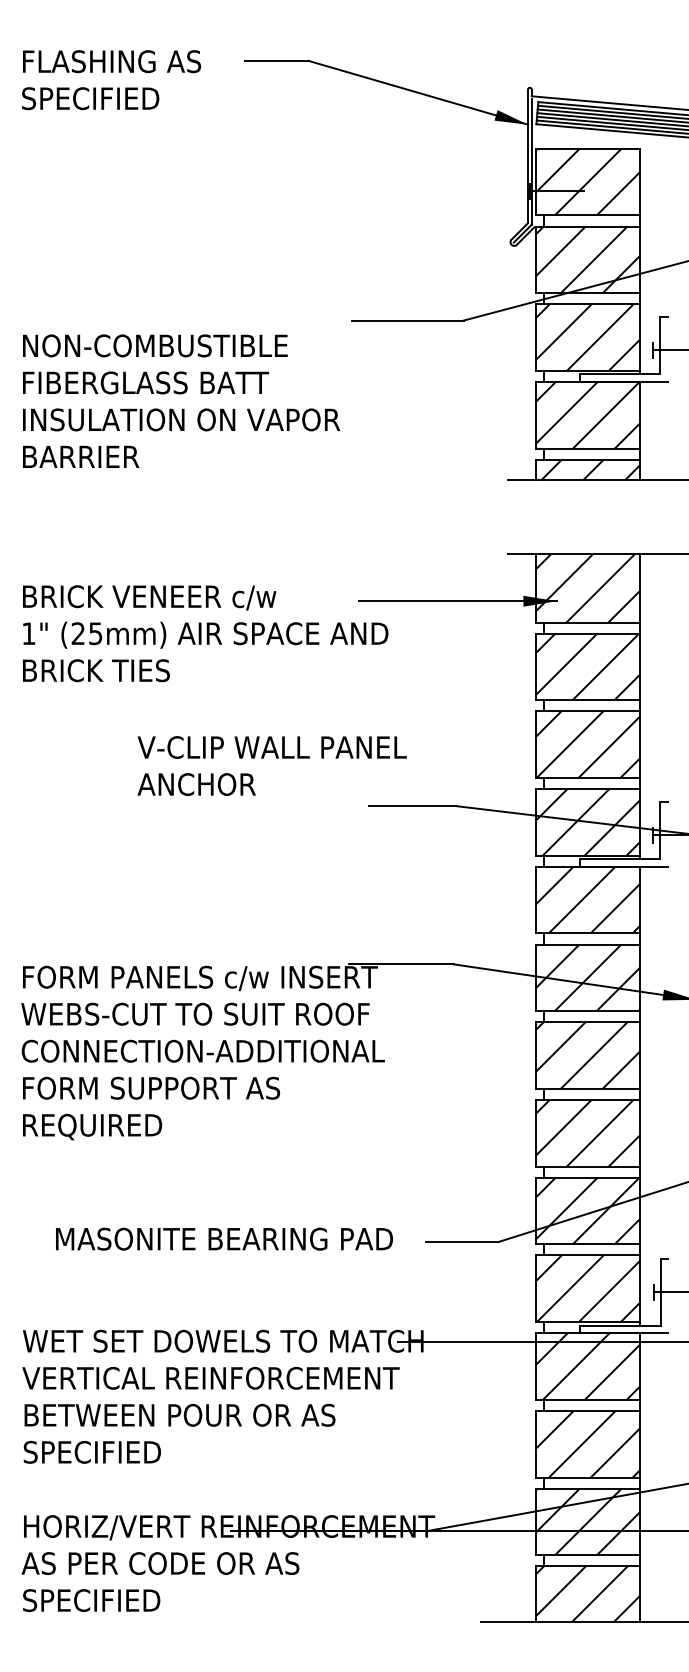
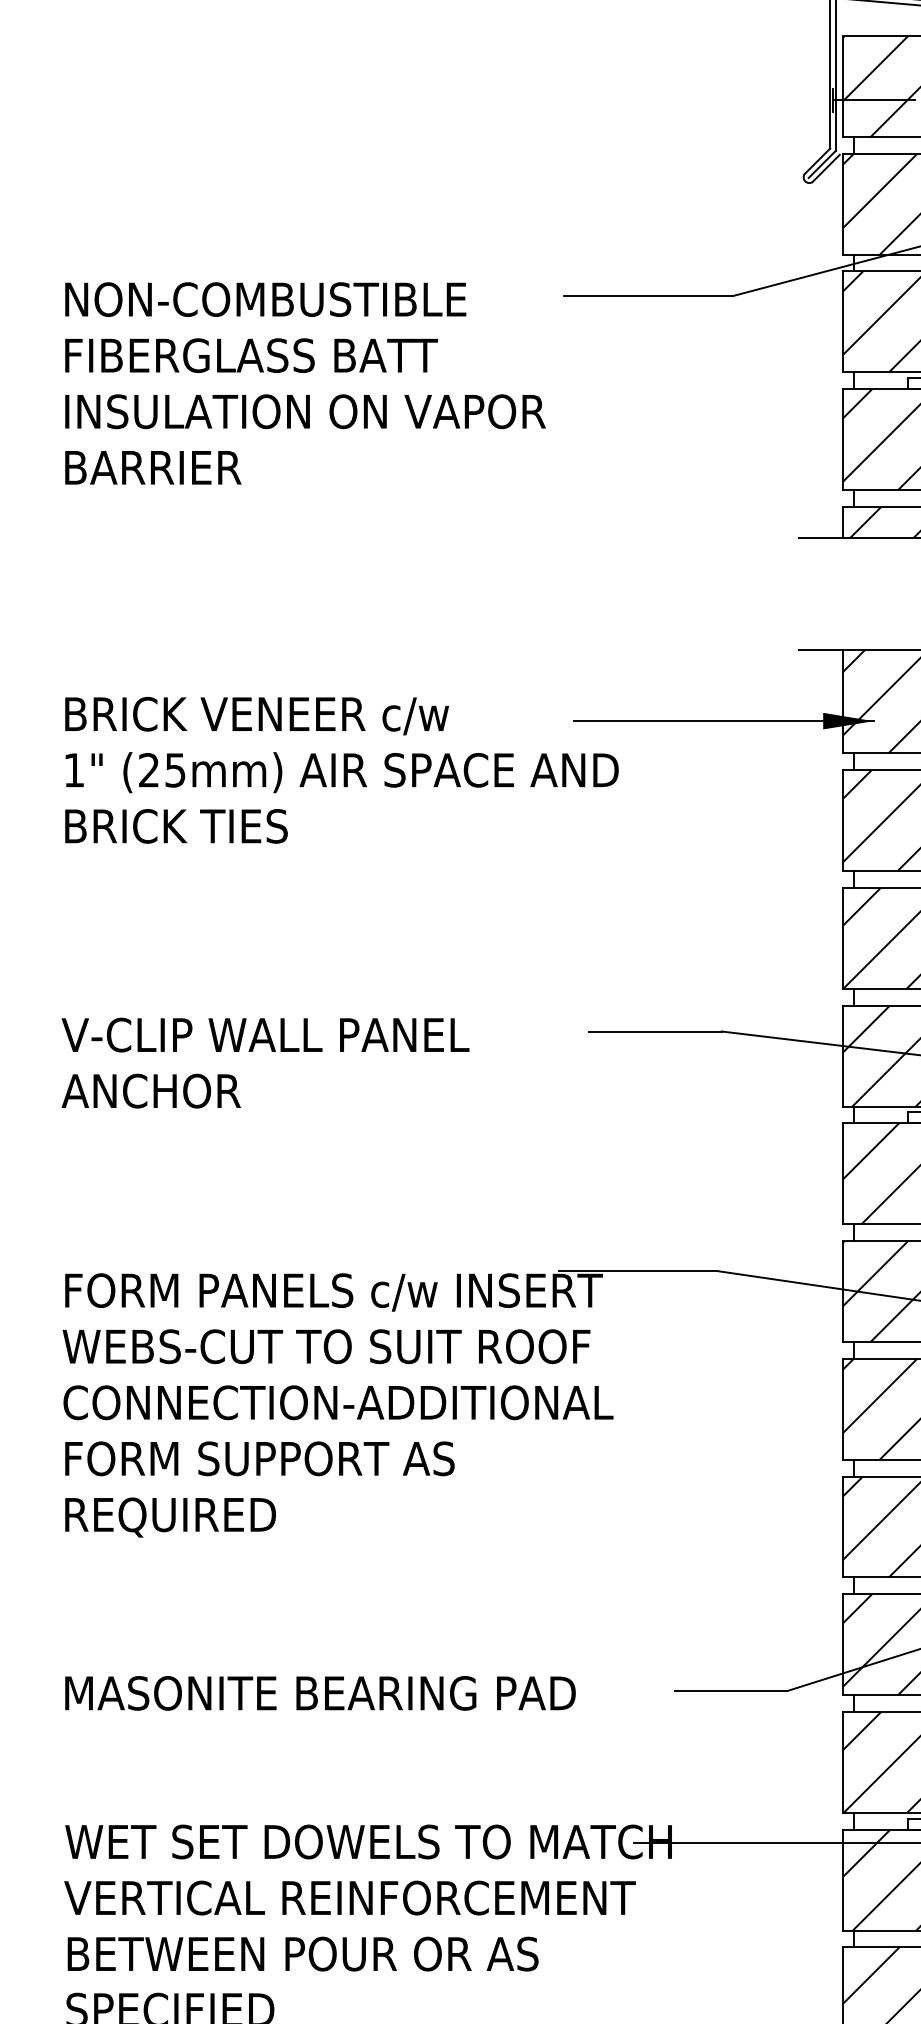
text: (181, 400) -> (305, 382), moved
text: (271, 765) -> (264, 1062), moved
text: (224, 1238) -> (320, 1692), moved

